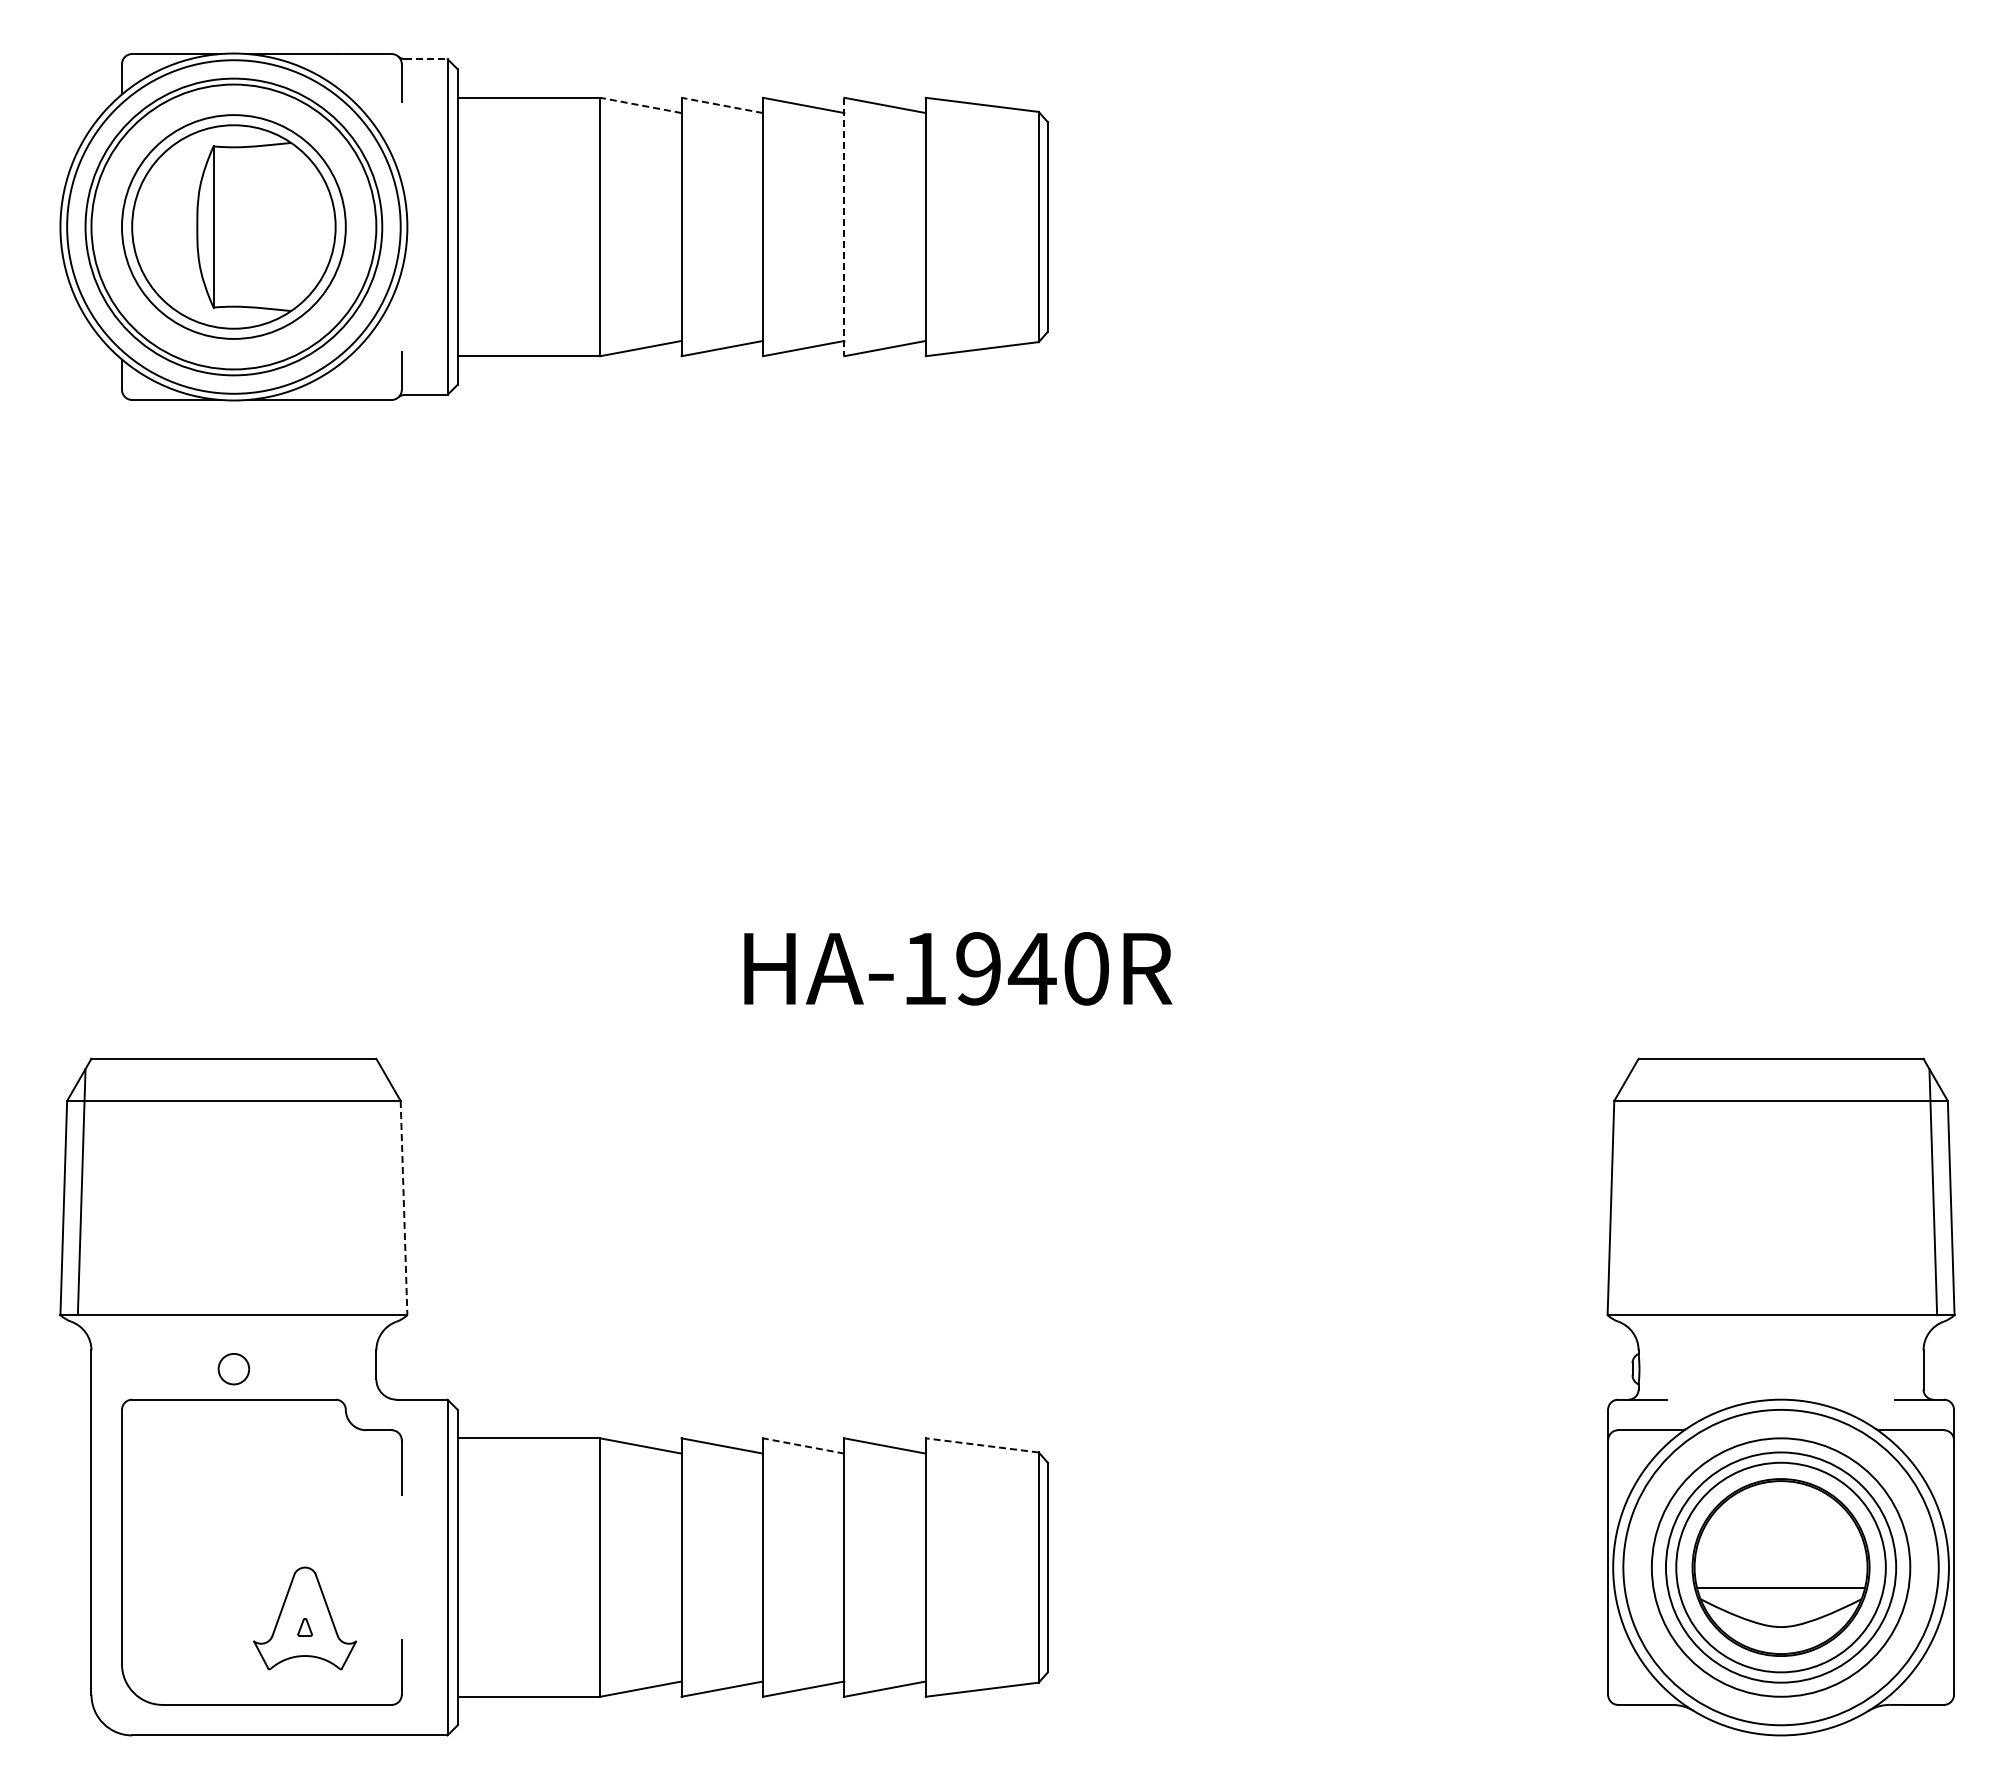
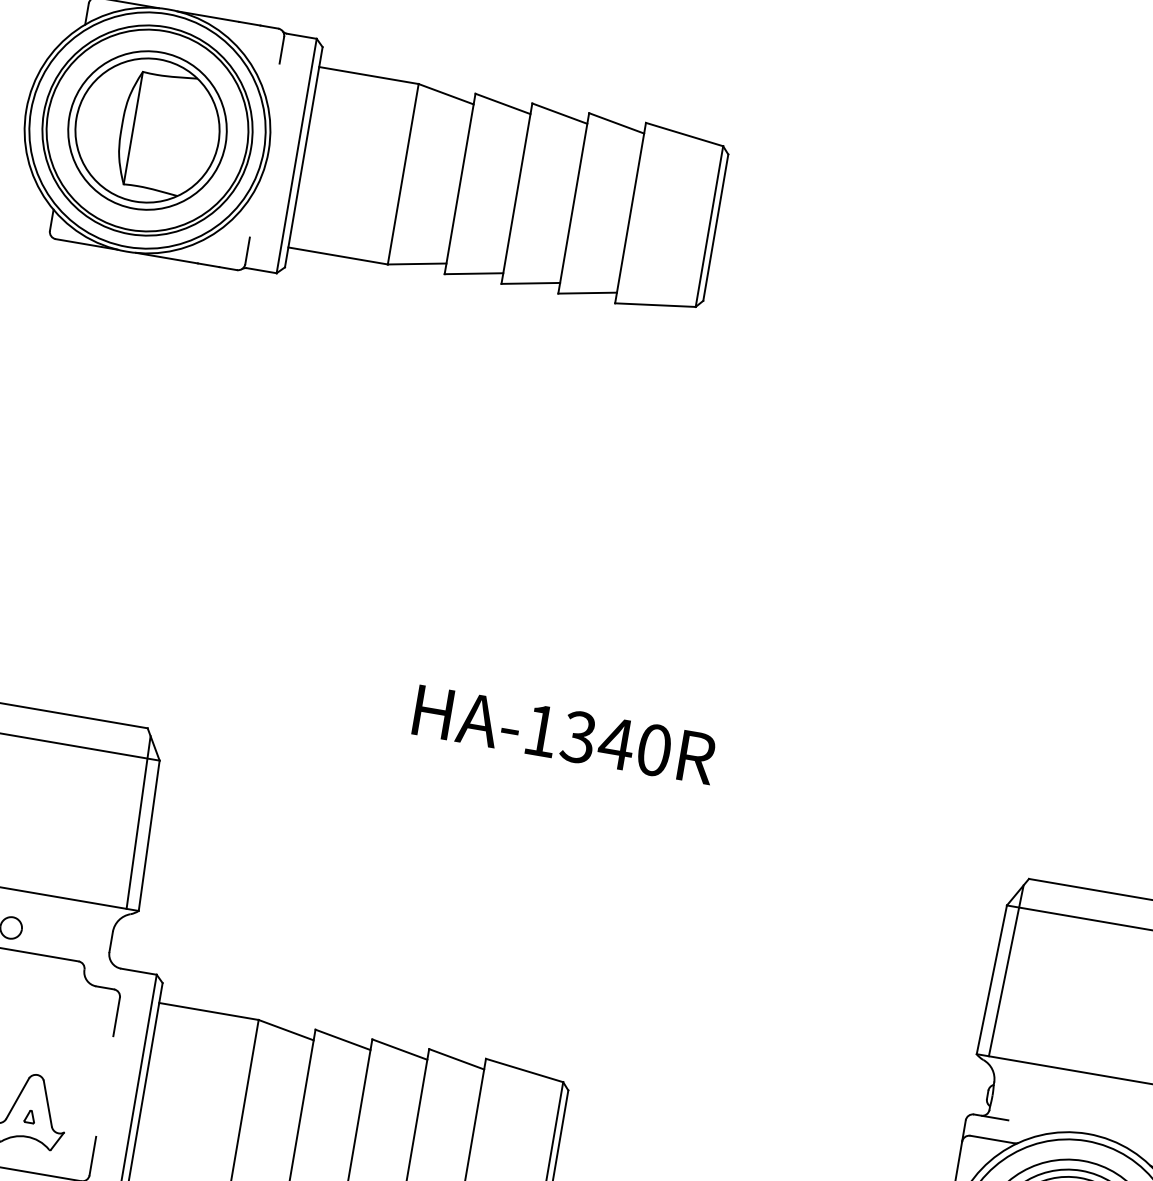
line: (426, 59) -> (301, 36), dashed -> solid
line: (640, 105) -> (445, 94), dashed -> solid
line: (721, 105) -> (502, 103), dashed -> solid
line: (844, 227) -> (573, 203), dashed -> solid
text: (977, 968) -> (578, 736), HA-1940R -> HA-1340R
line: (385, 1192) -> (138, 822), added
line: (1628, 1192) -> (1005, 971), added
line: (404, 1208) -> (149, 836), dashed -> solid
line: (803, 1445) -> (399, 1049), dashed -> solid
line: (982, 1445) -> (524, 1070), dashed -> solid

